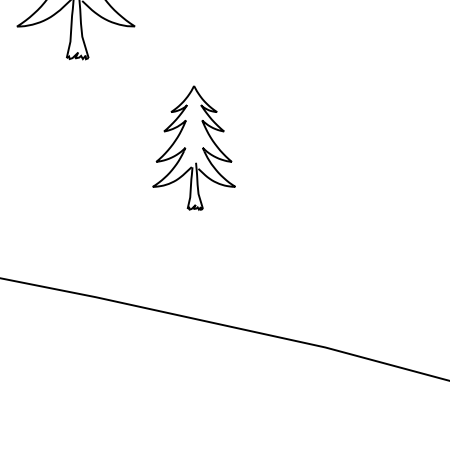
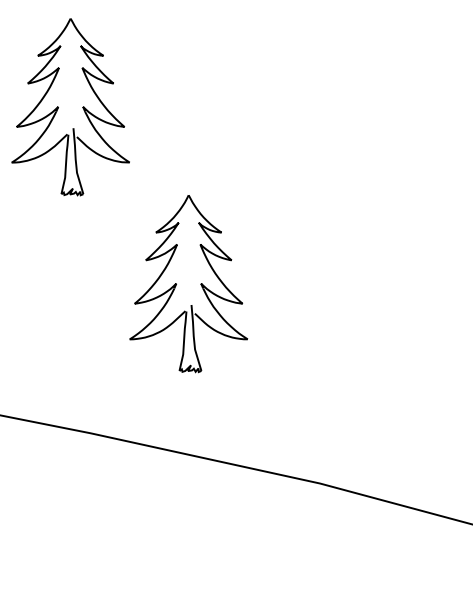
part: (193, 148) -> (188, 284), size x1.43

